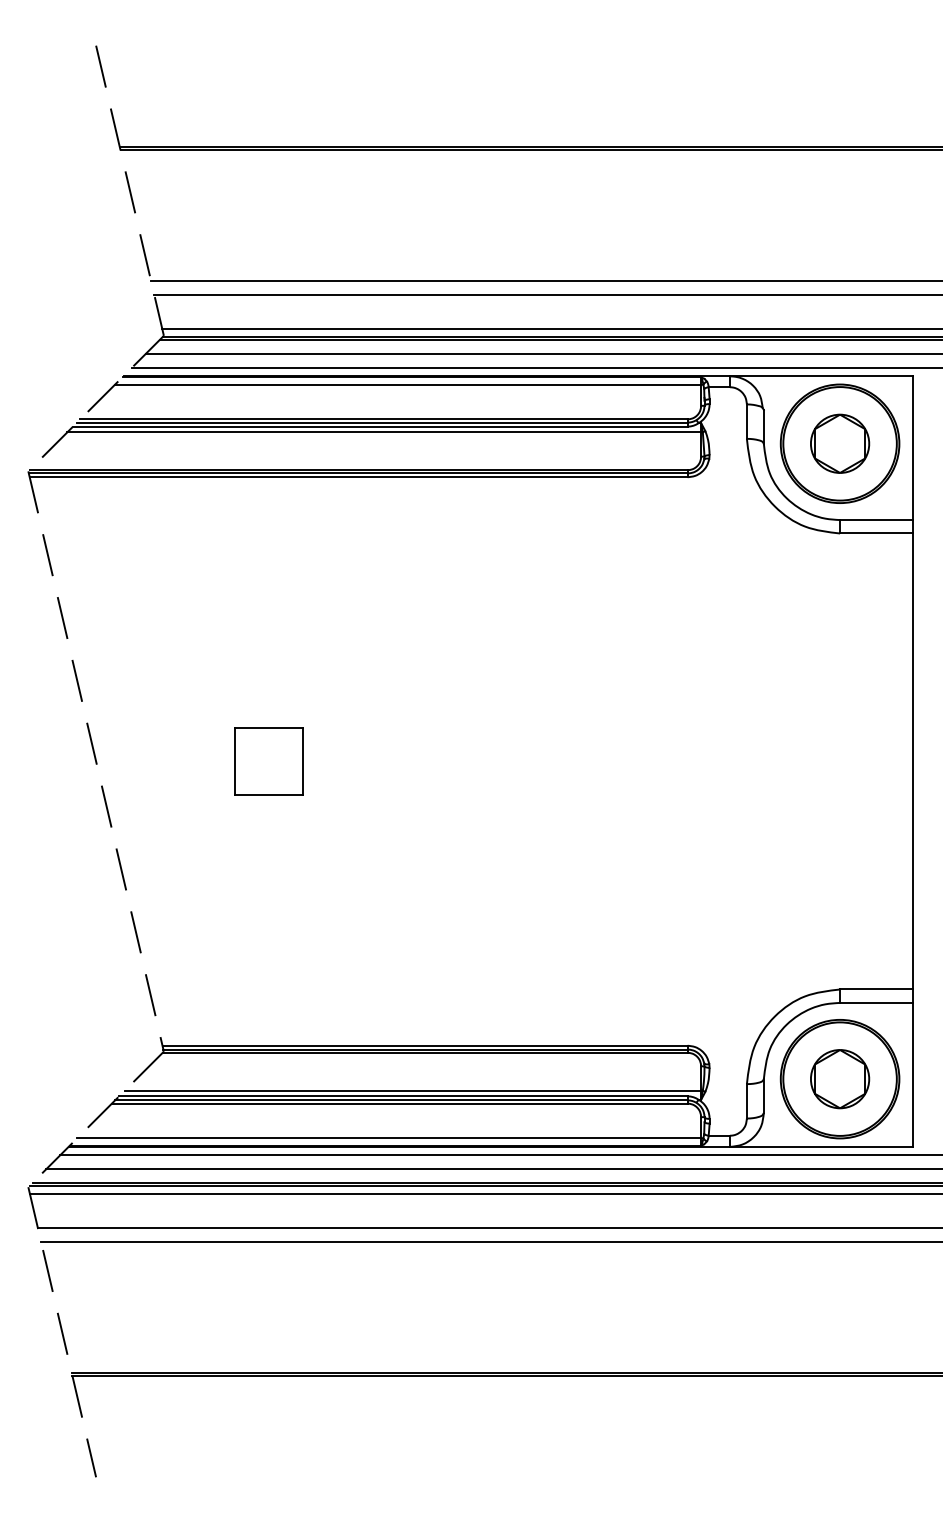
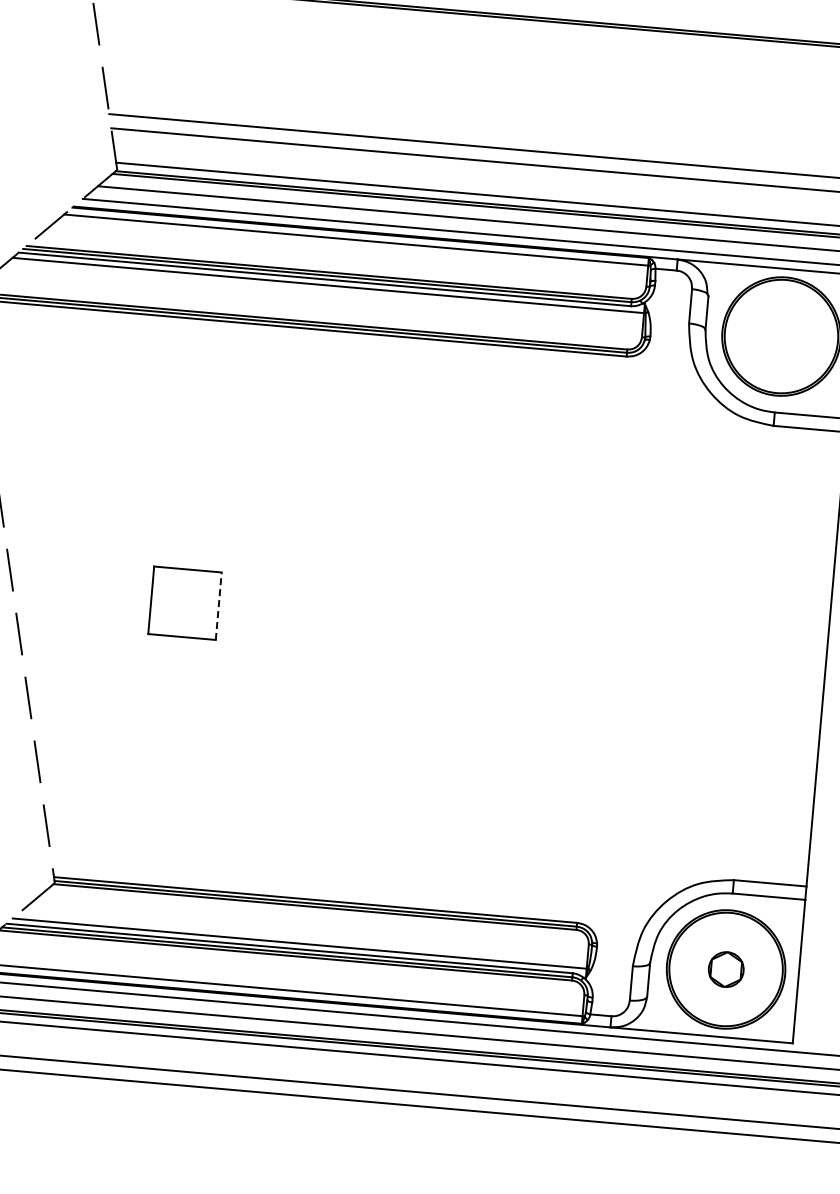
part: (840, 443) -> (781, 336), removed
line: (303, 761) -> (219, 606), solid -> dashed
part: (840, 1079) -> (726, 969), size x0.6

